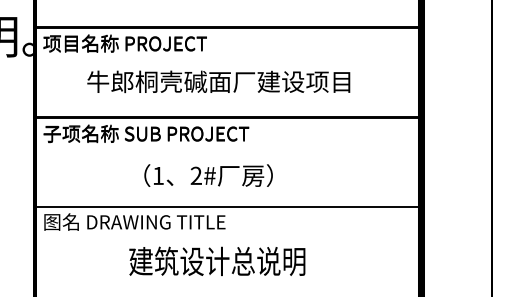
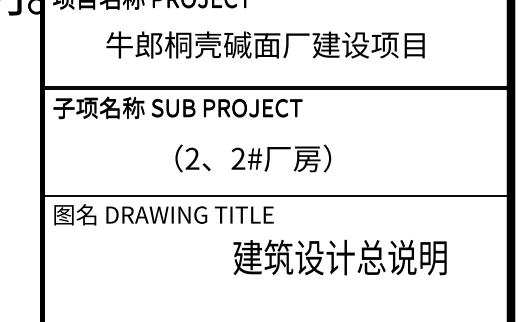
text: (157, 175) -> (191, 158), 1 -> 2
text: (217, 260) -> (340, 256), moved

